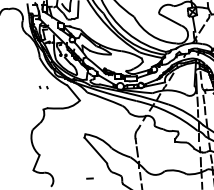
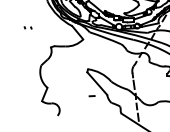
part: (43, 87) -> (27, 27), moved
line: (89, 178) -> (91, 96), moved

